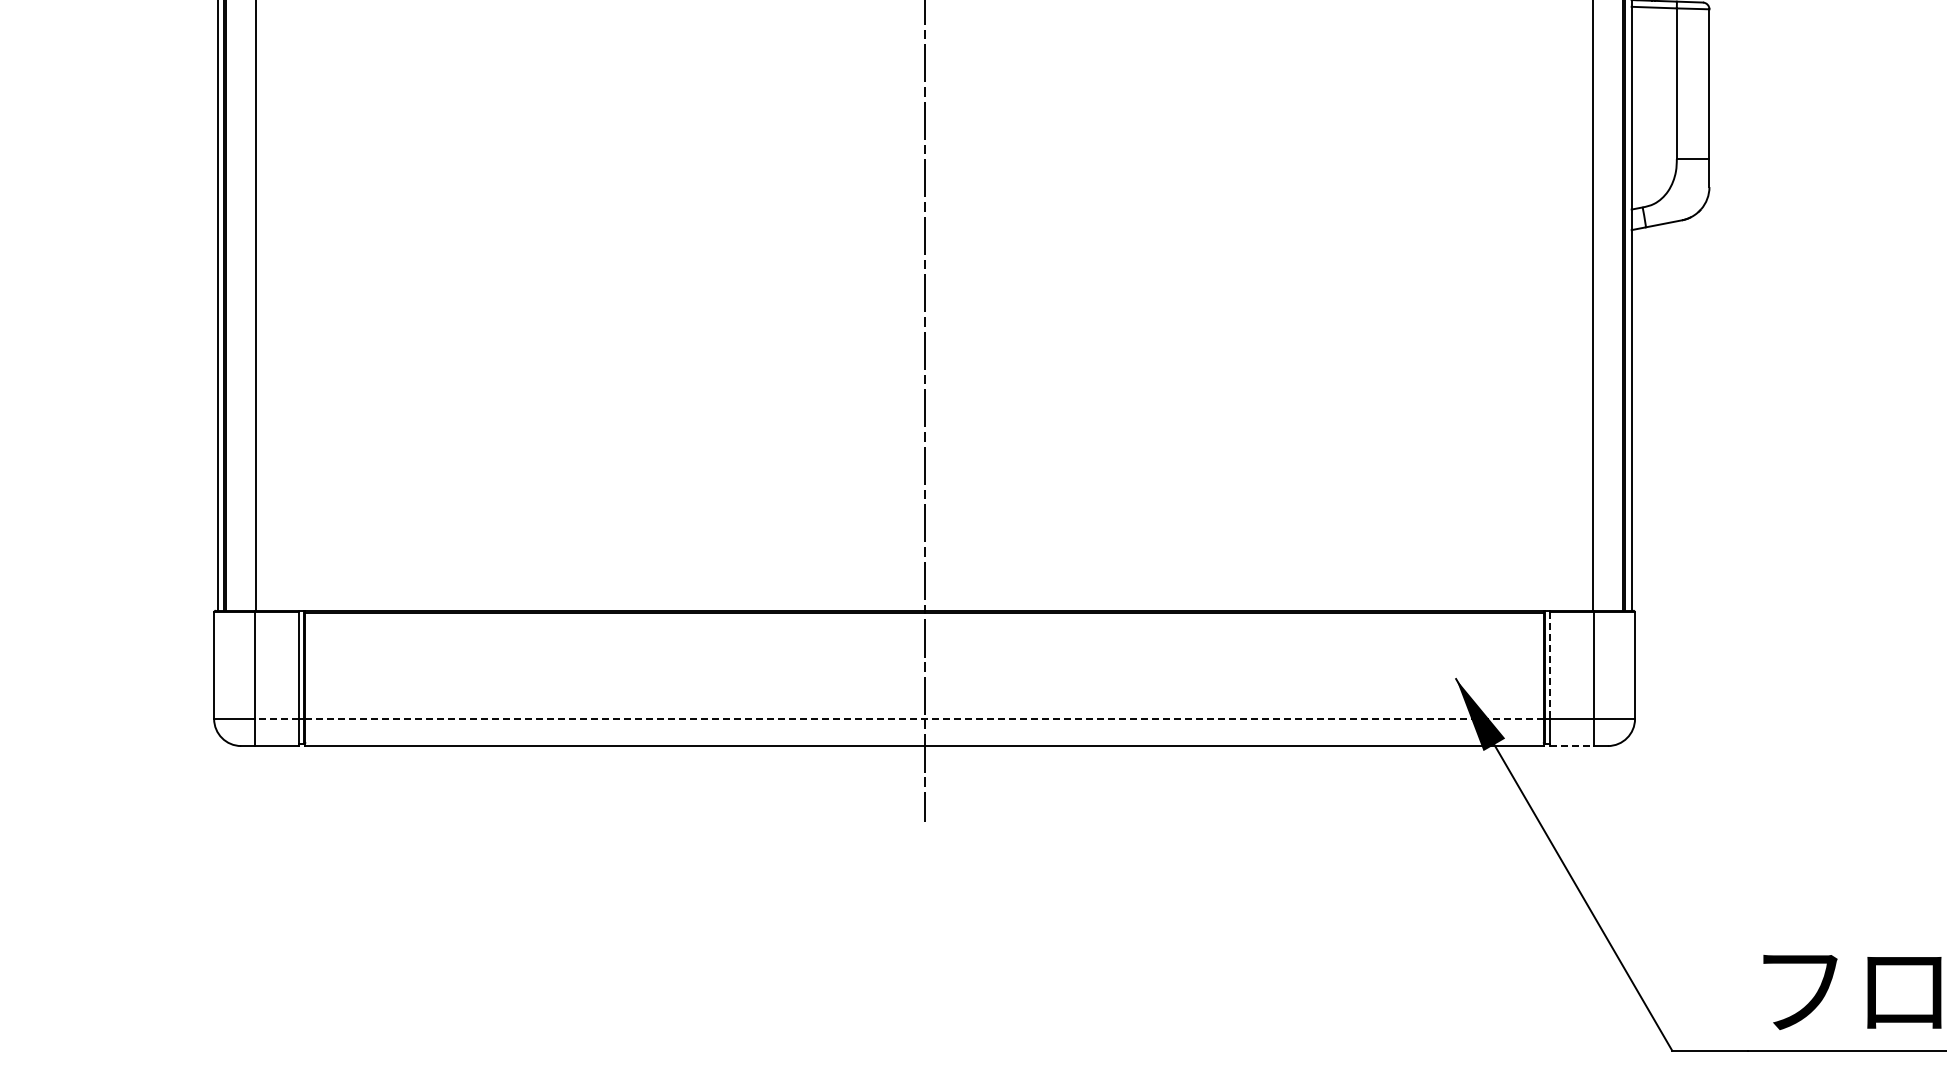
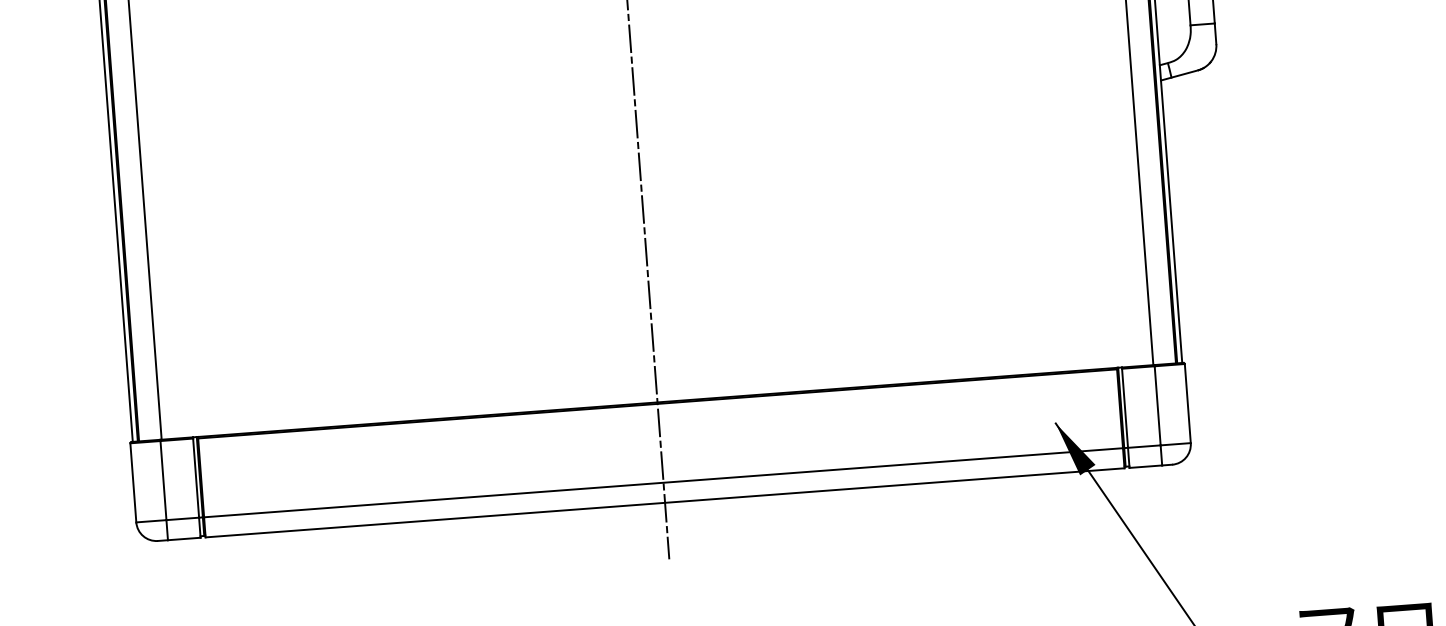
line: (1550, 666) -> (1125, 408), dashed -> solid
line: (276, 718) -> (182, 518), dashed -> solid
line: (925, 718) -> (664, 482), dashed -> solid
line: (1572, 746) -> (1145, 467), dashed -> solid

